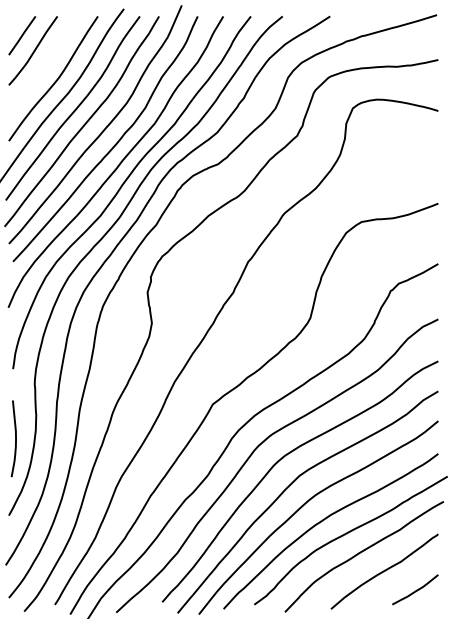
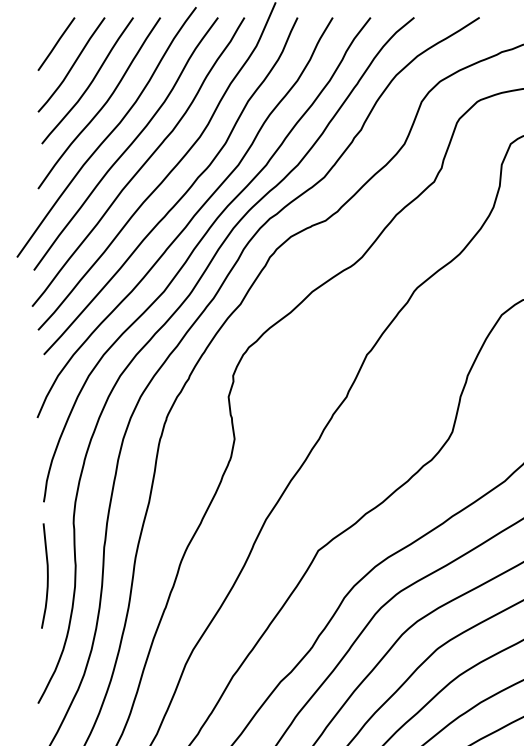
curve: (46, 63) -> (89, 82), added
curve: (15, 438) -> (47, 575), moved

